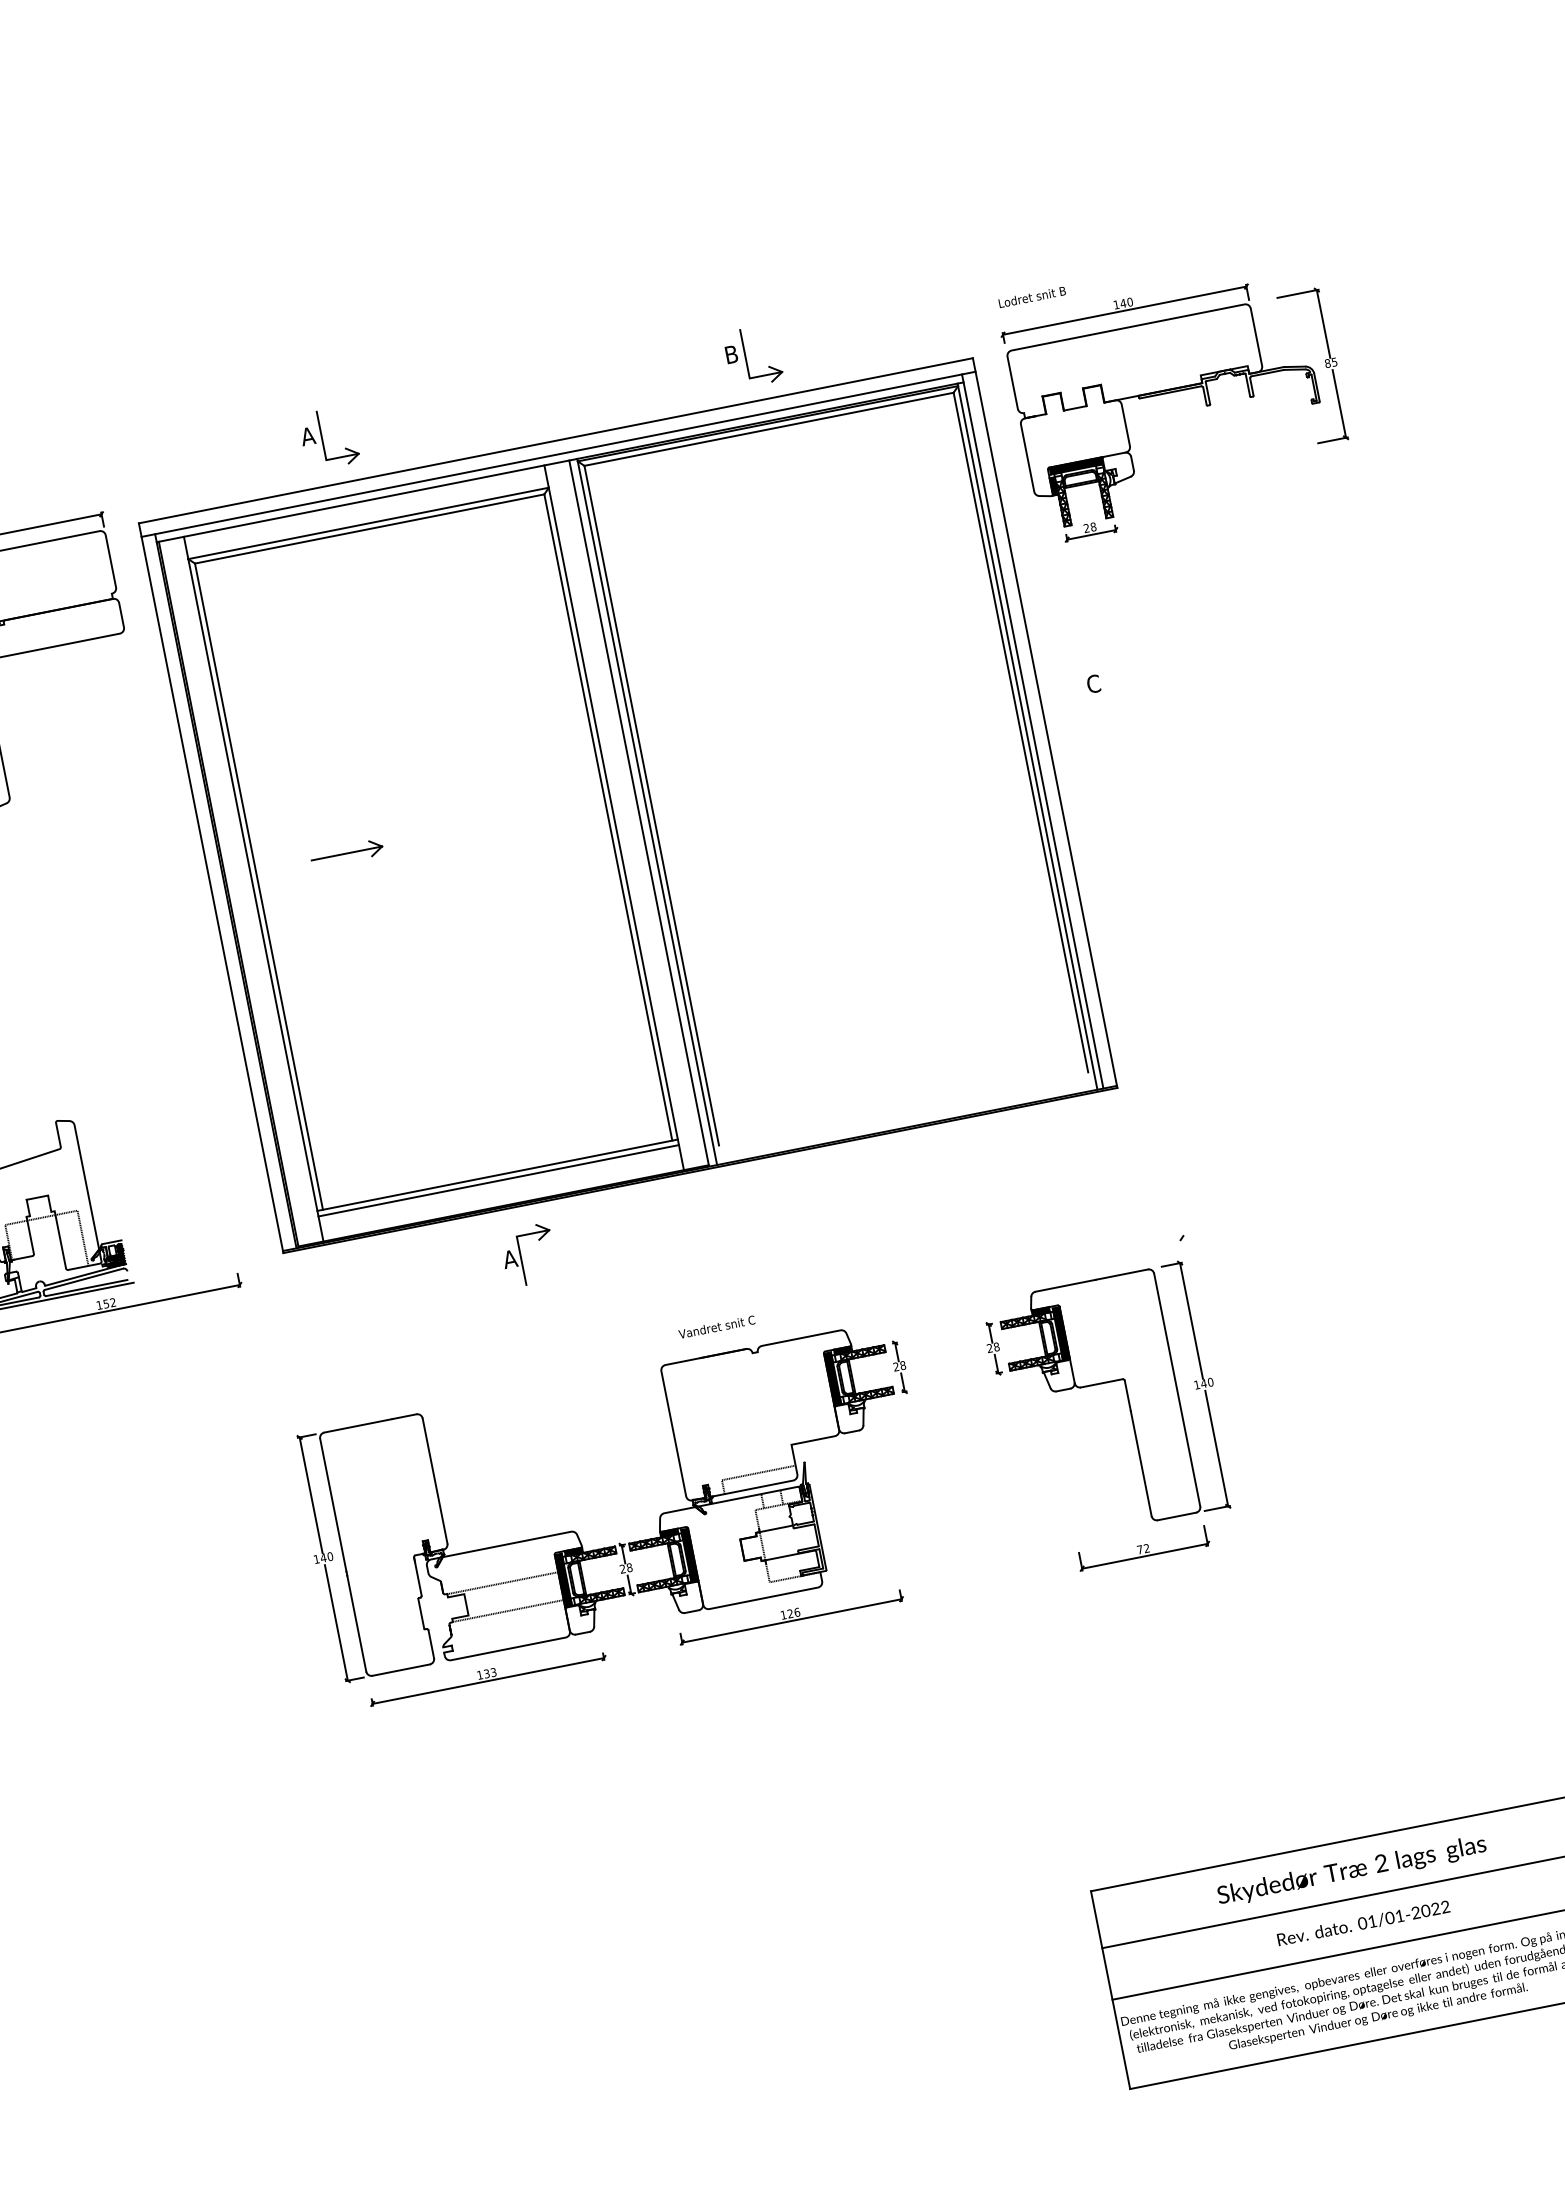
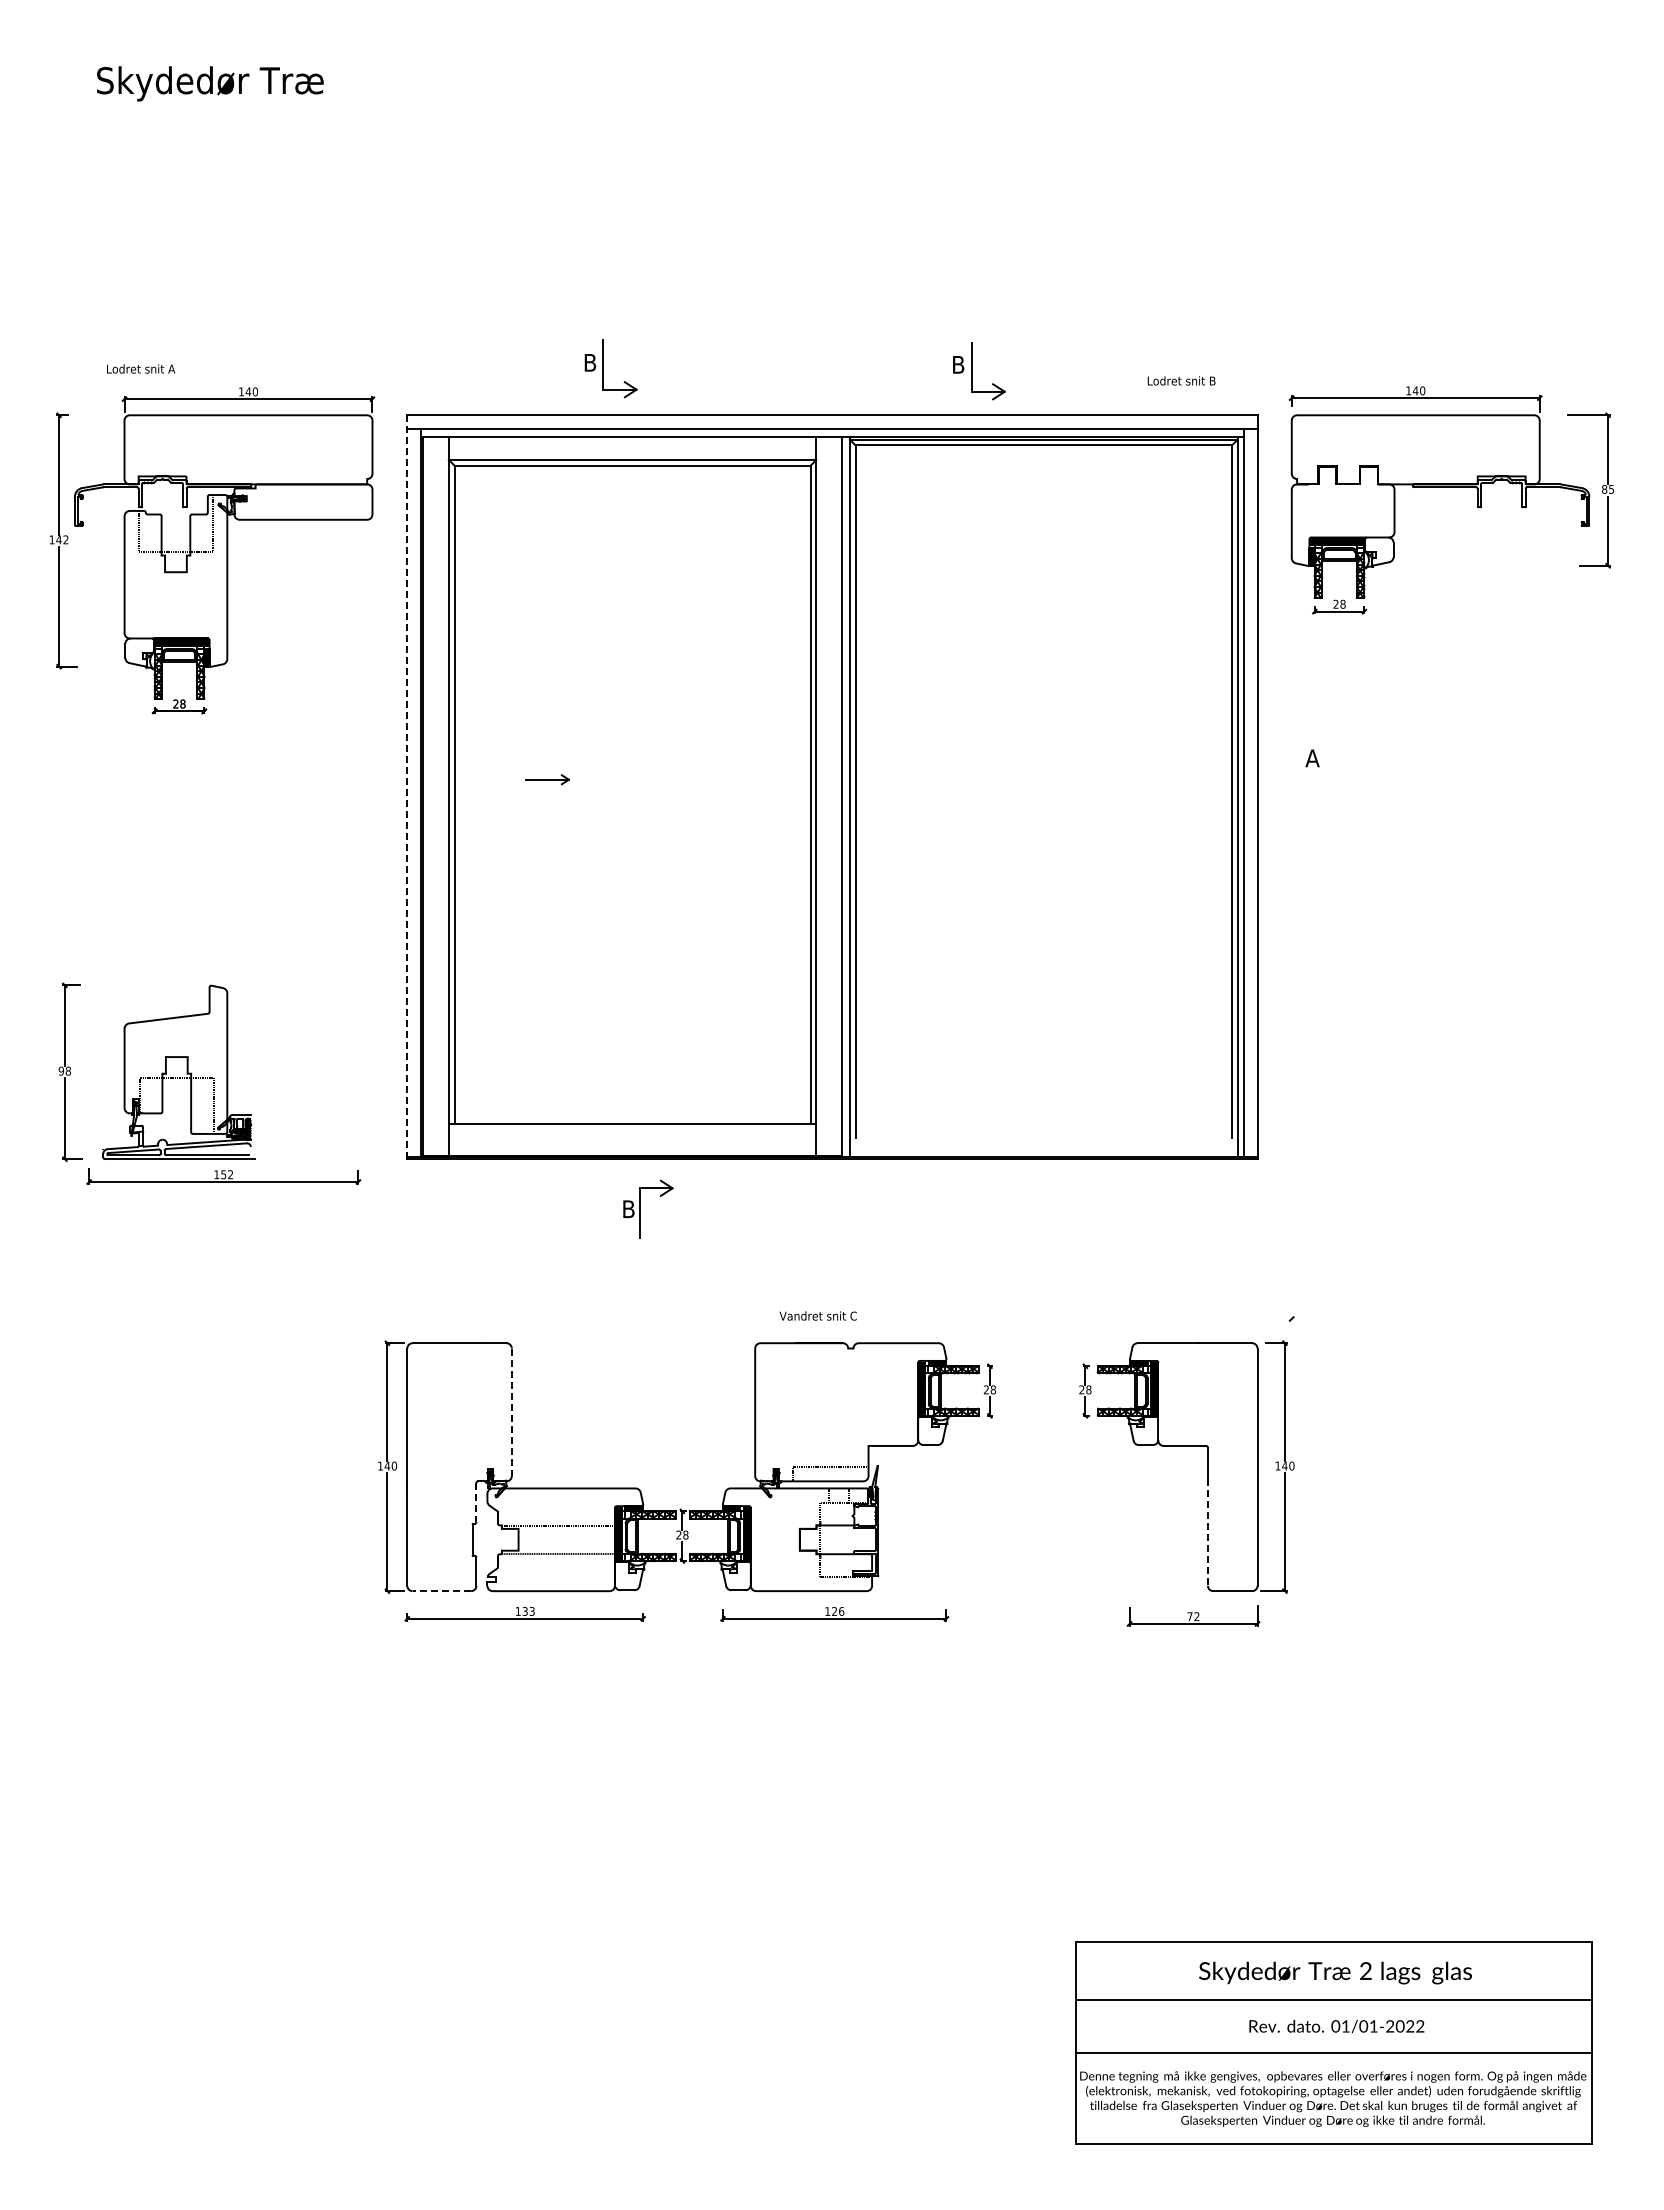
text: (1032, 296) -> (1181, 380), moved
part: (746, 358) -> (972, 371), moved
text: (308, 435) -> (590, 362), A -> B
text: (1093, 684) -> (1312, 758), C -> A
part: (347, 853) -> (547, 779), size x0.6
line: (211, 888) -> (407, 787), solid -> dashed
line: (498, 1181) -> (632, 1130), removed
text: (510, 1259) -> (628, 1209), A -> B
line: (1140, 1463) -> (1207, 1532), solid -> dashed
line: (434, 1481) -> (511, 1412), solid -> dashed
line: (418, 1577) -> (476, 1503), solid -> dashed
line: (400, 1670) -> (441, 1591), solid -> dashed

